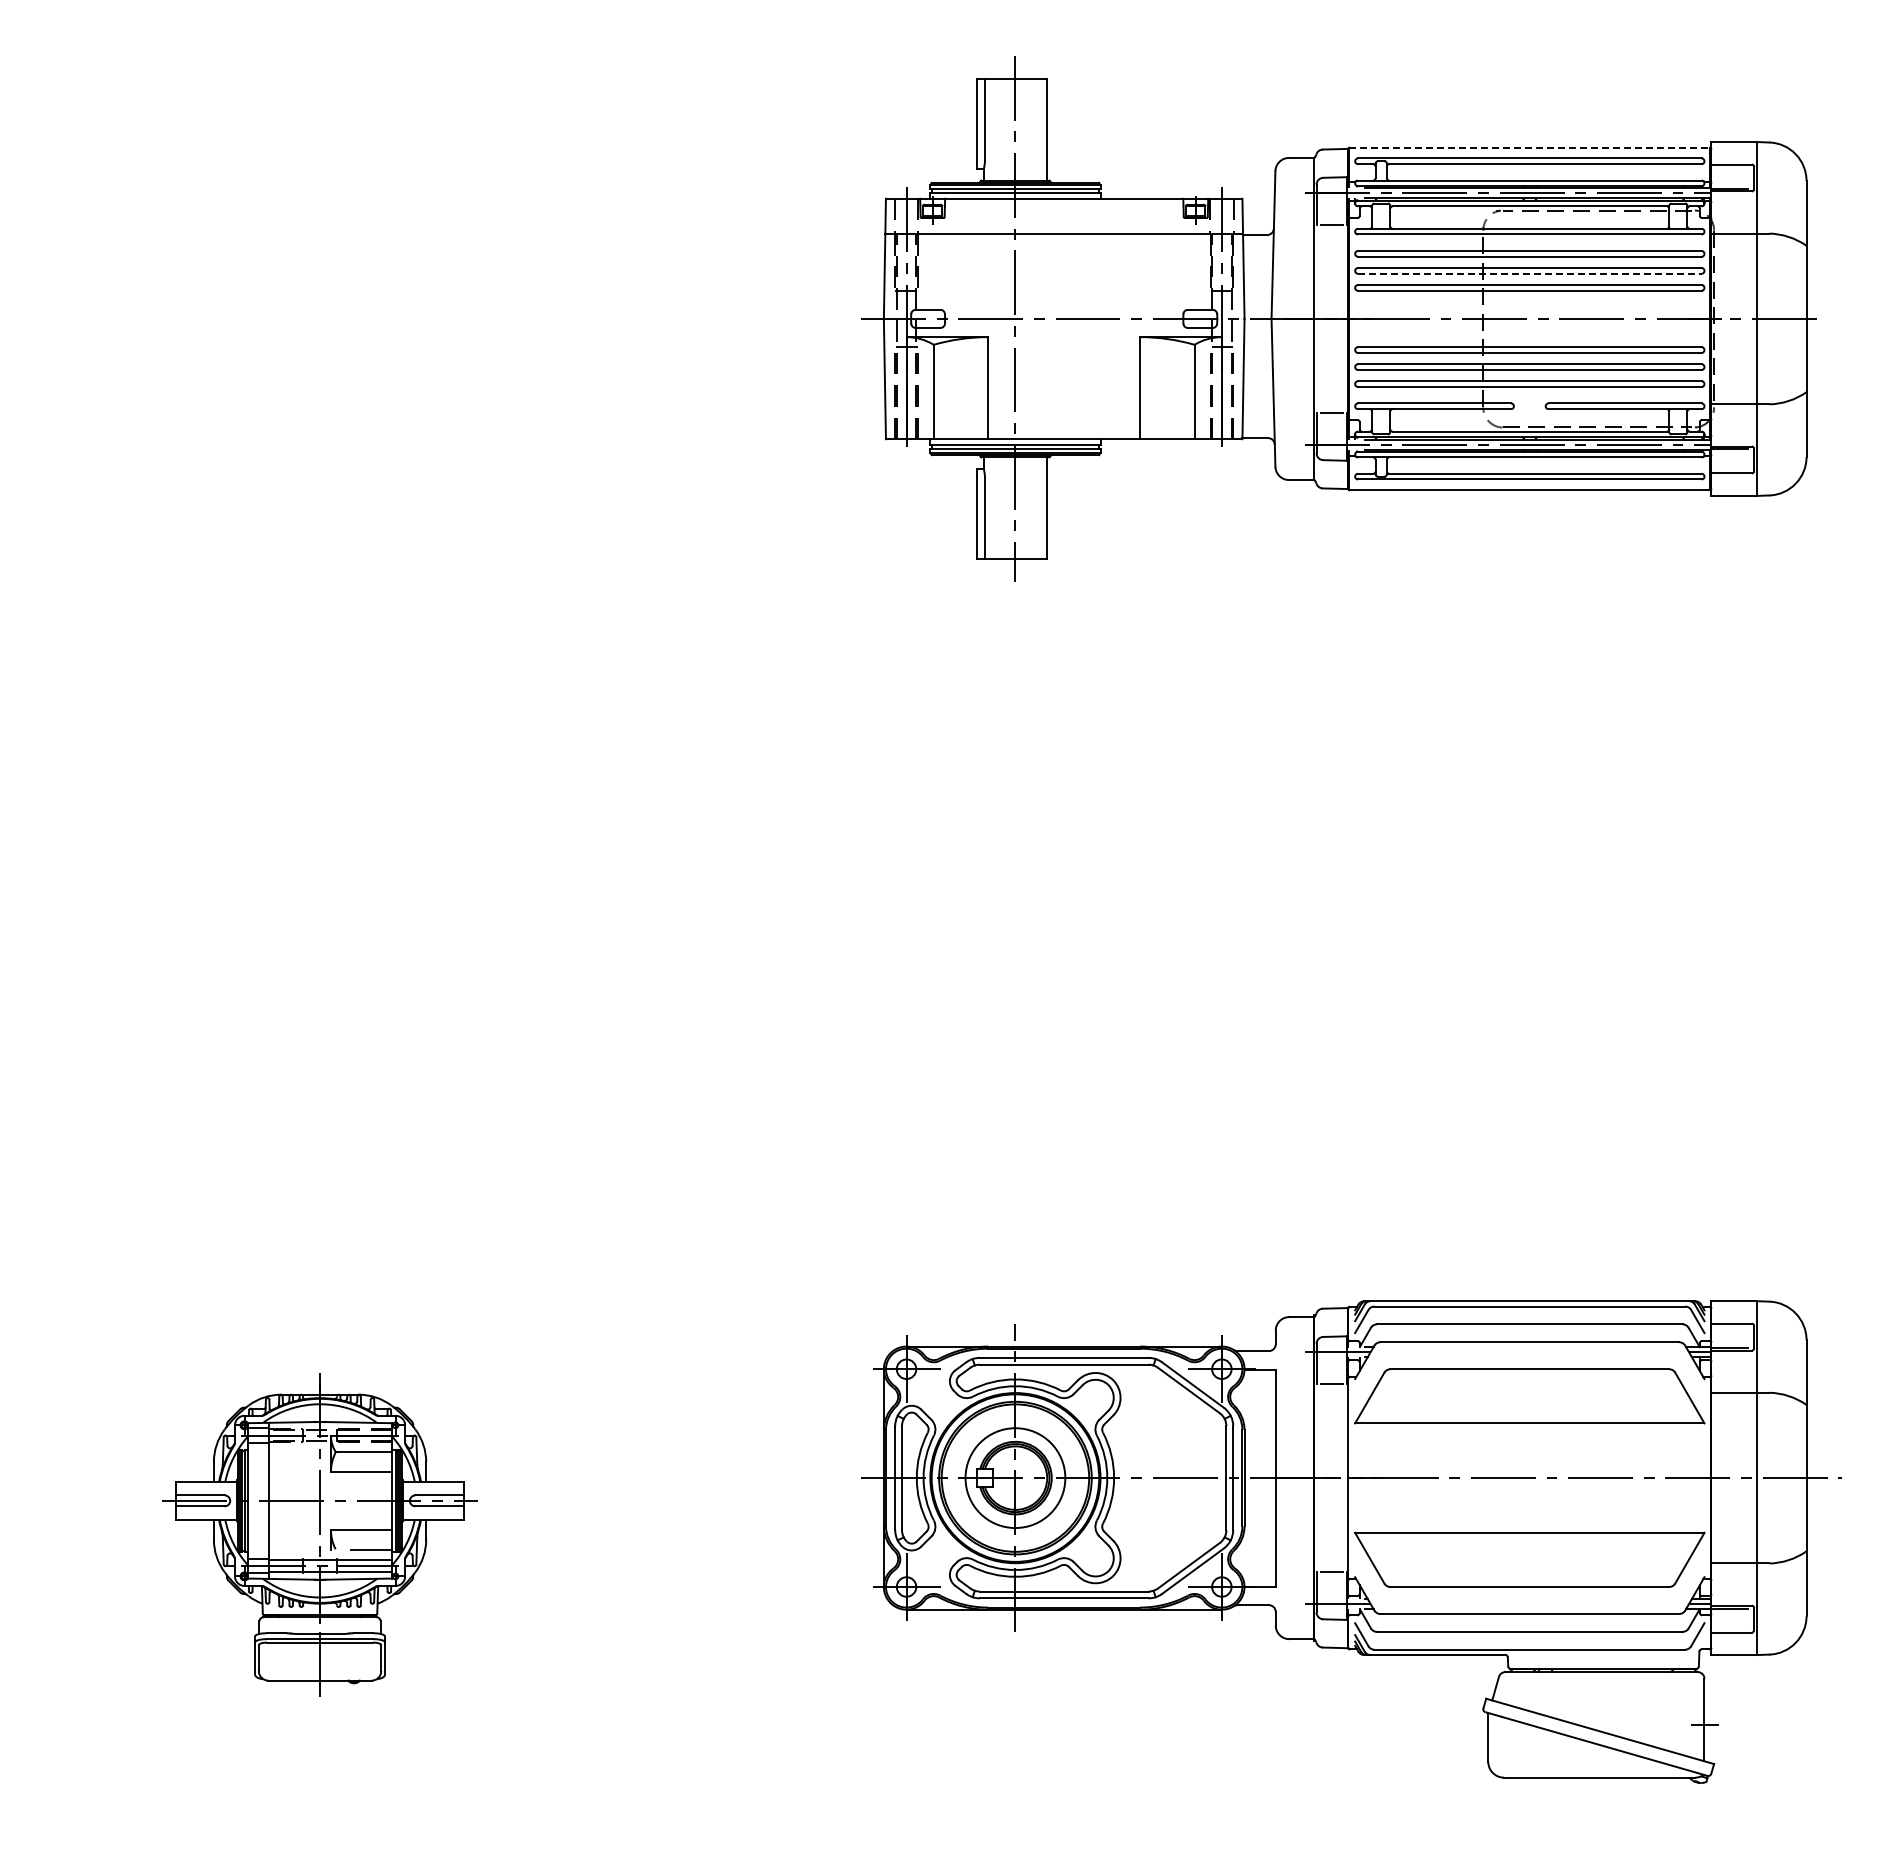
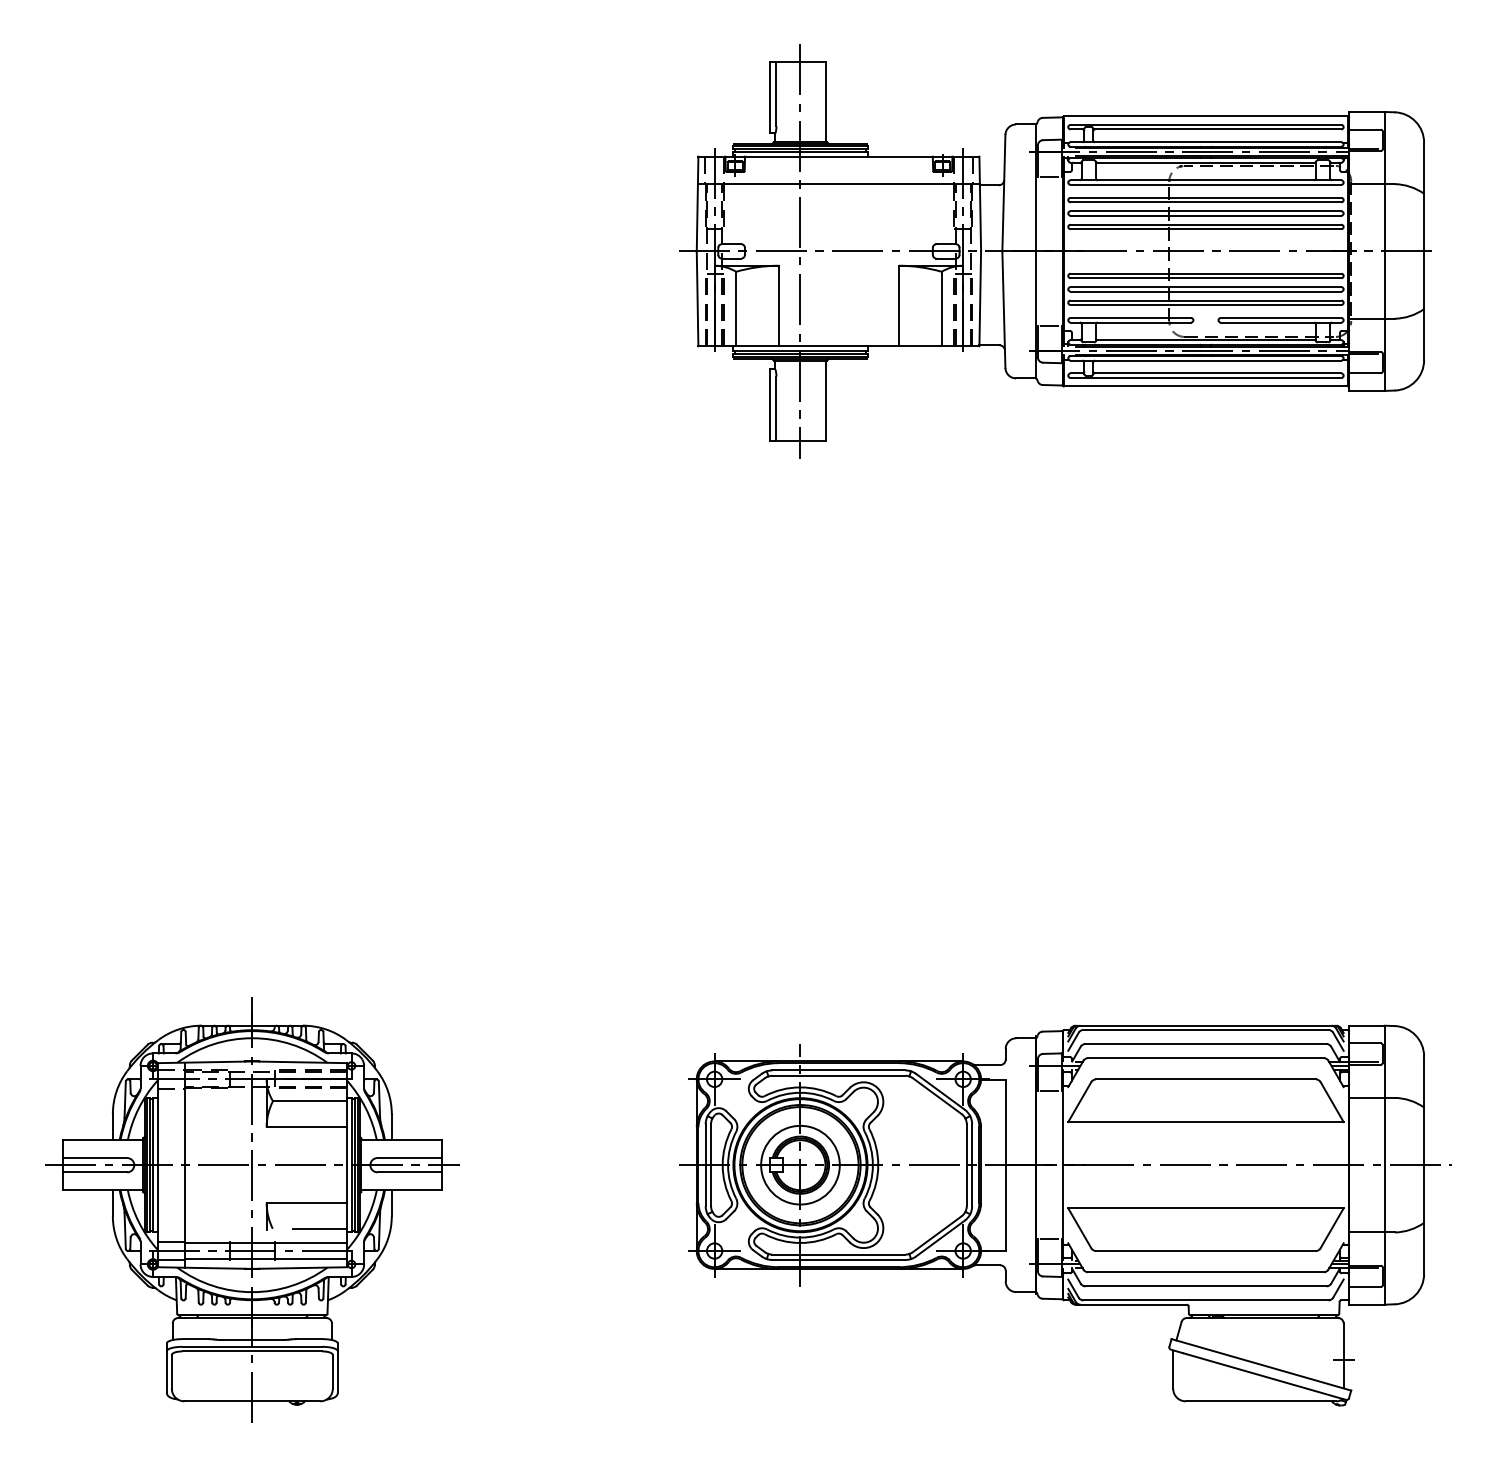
line: (1530, 147) -> (1206, 116), dashed -> solid
line: (1529, 273) -> (1205, 215), dashed -> solid
part: (319, 1534) -> (251, 1209), size x1.67

